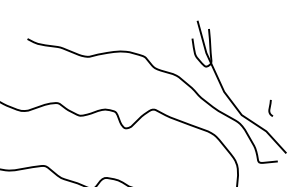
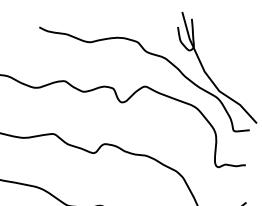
curve: (270, 108) -> (243, 85), removed

